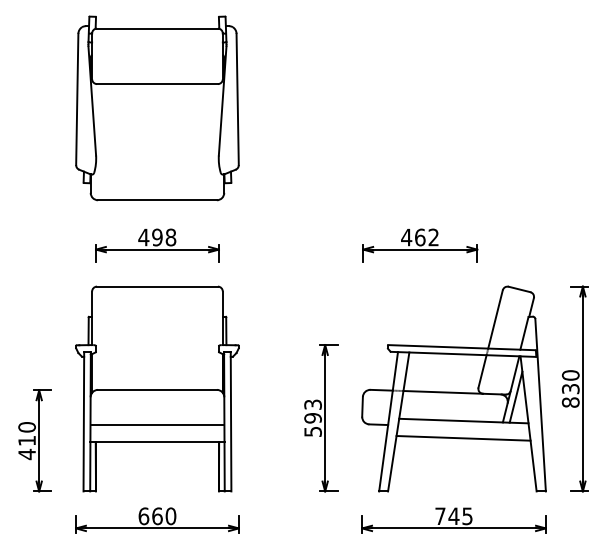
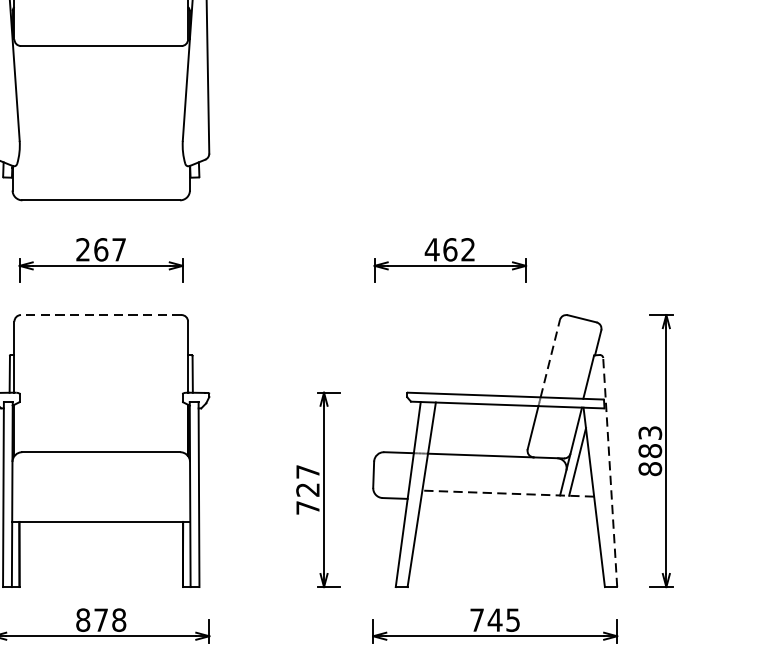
text: (157, 237) -> (101, 249), 498 -> 267
line: (156, 286) -> (99, 314), solid -> dashed
line: (495, 319) -> (550, 358), solid -> dashed
text: (570, 382) -> (649, 442), 830 -> 883
line: (540, 404) -> (610, 471), solid -> dashed
text: (312, 417) -> (307, 488), 593 -> 727
line: (463, 421) -> (507, 494), solid -> dashed
line: (157, 425) -> (101, 499), removed
line: (463, 438) -> (507, 516), removed
text: (157, 516) -> (101, 620), 660 -> 878

